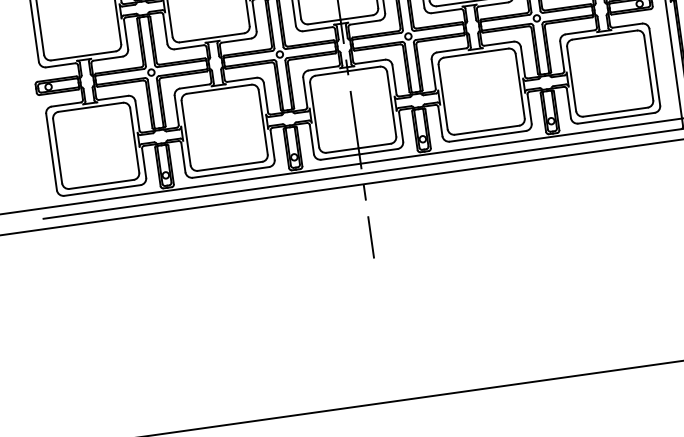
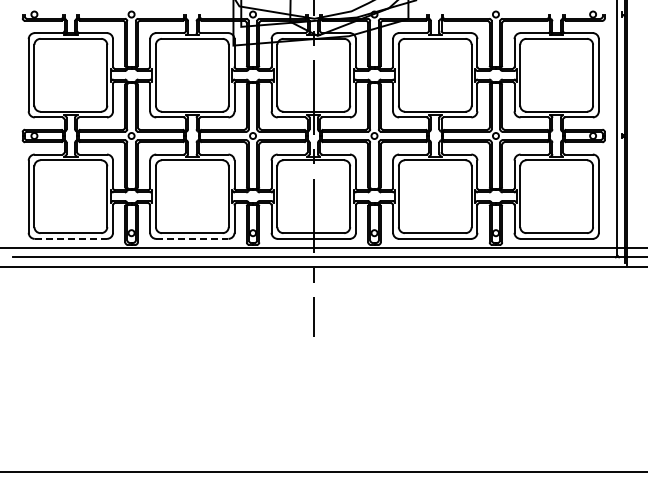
line: (231, 171) -> (192, 238), solid -> dashed
line: (103, 189) -> (71, 238), solid -> dashed

